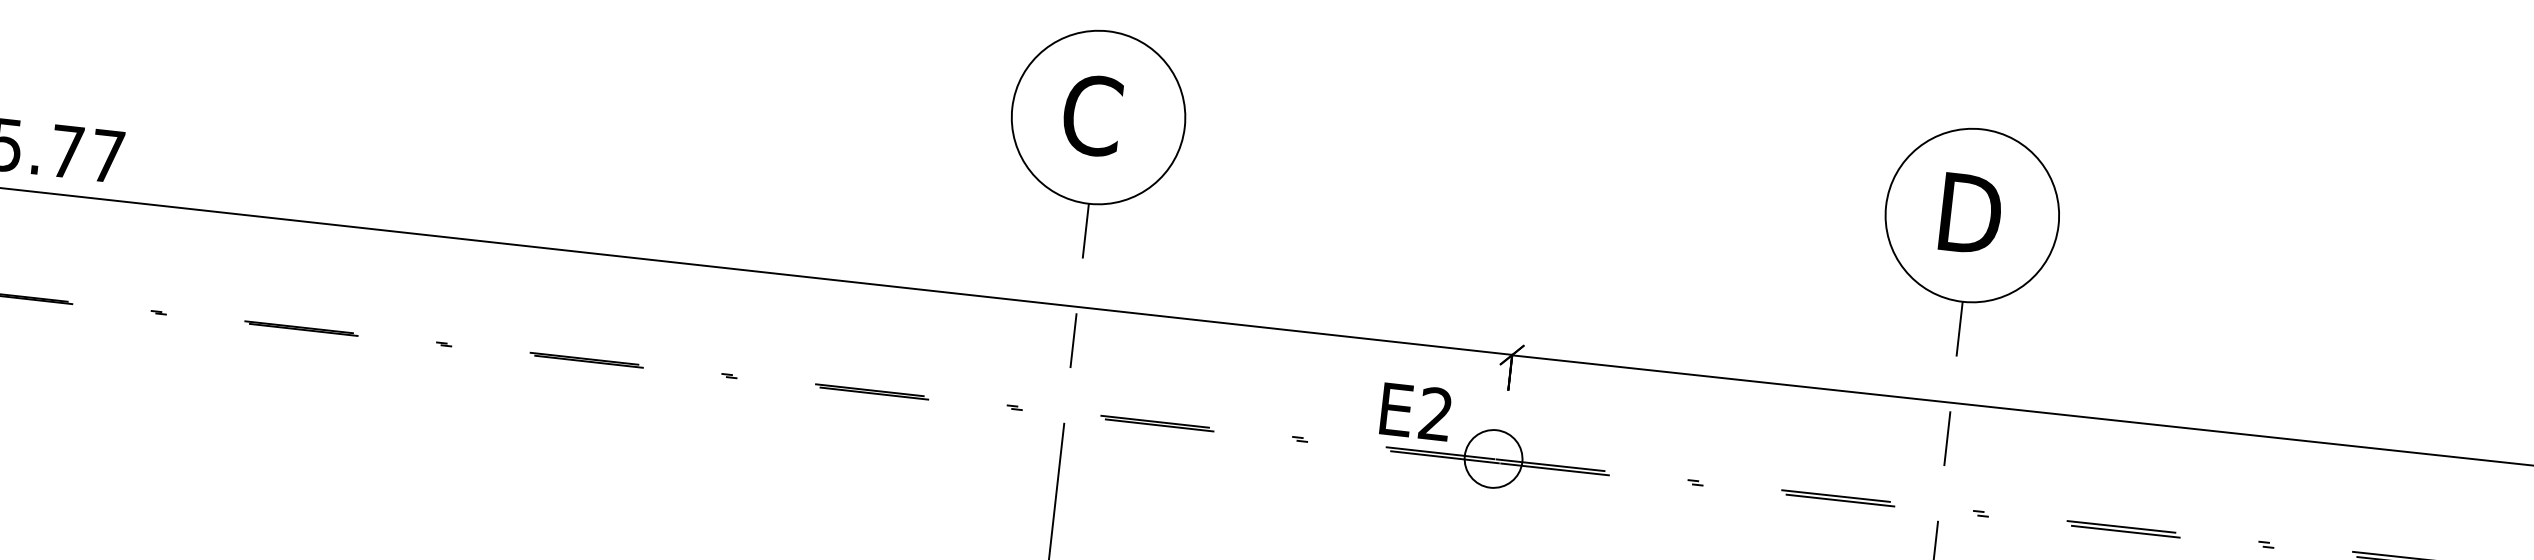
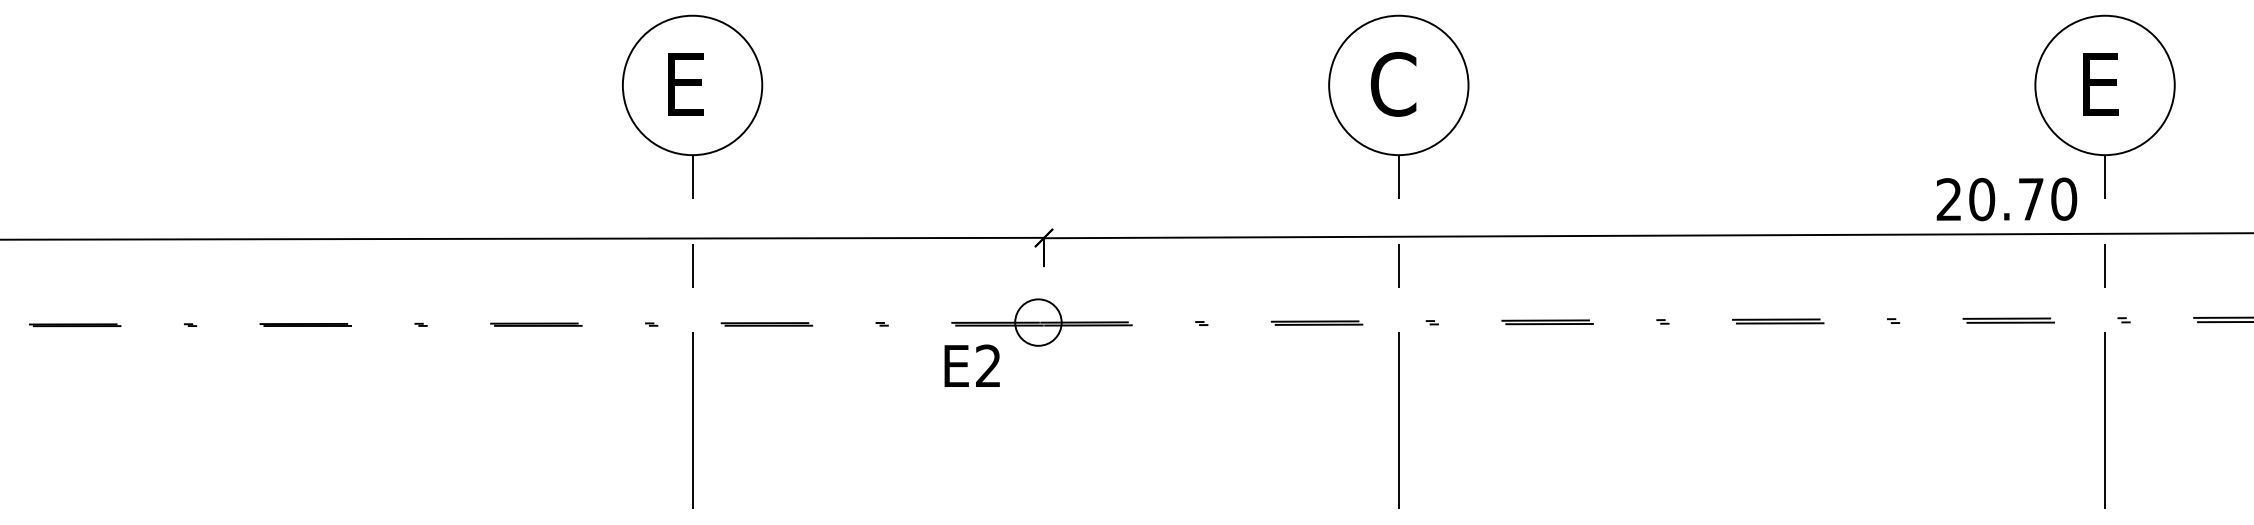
text: (1092, 114) -> (687, 83), C -> E
text: (1968, 212) -> (1395, 83), D -> C
text: (1415, 411) -> (971, 365), moved

